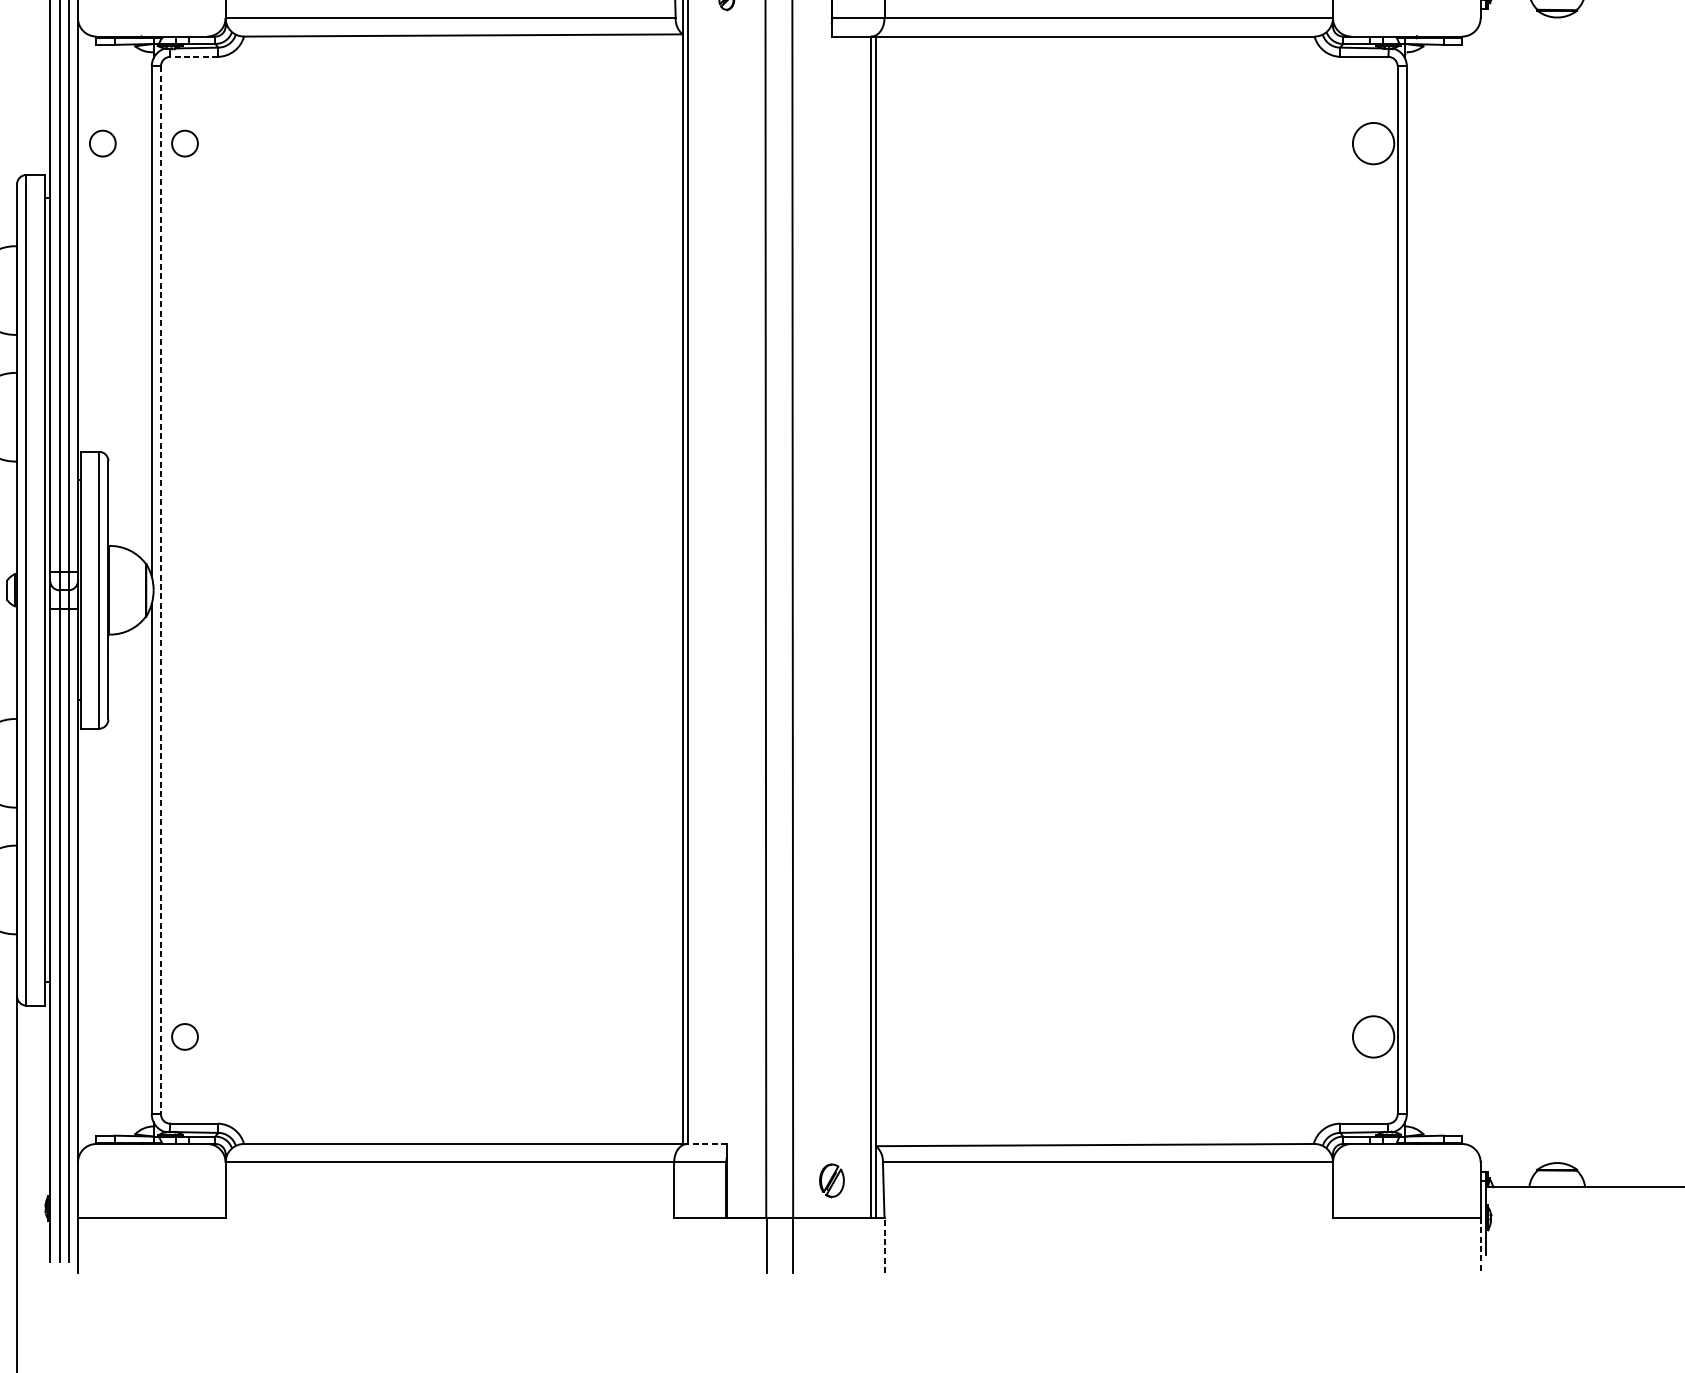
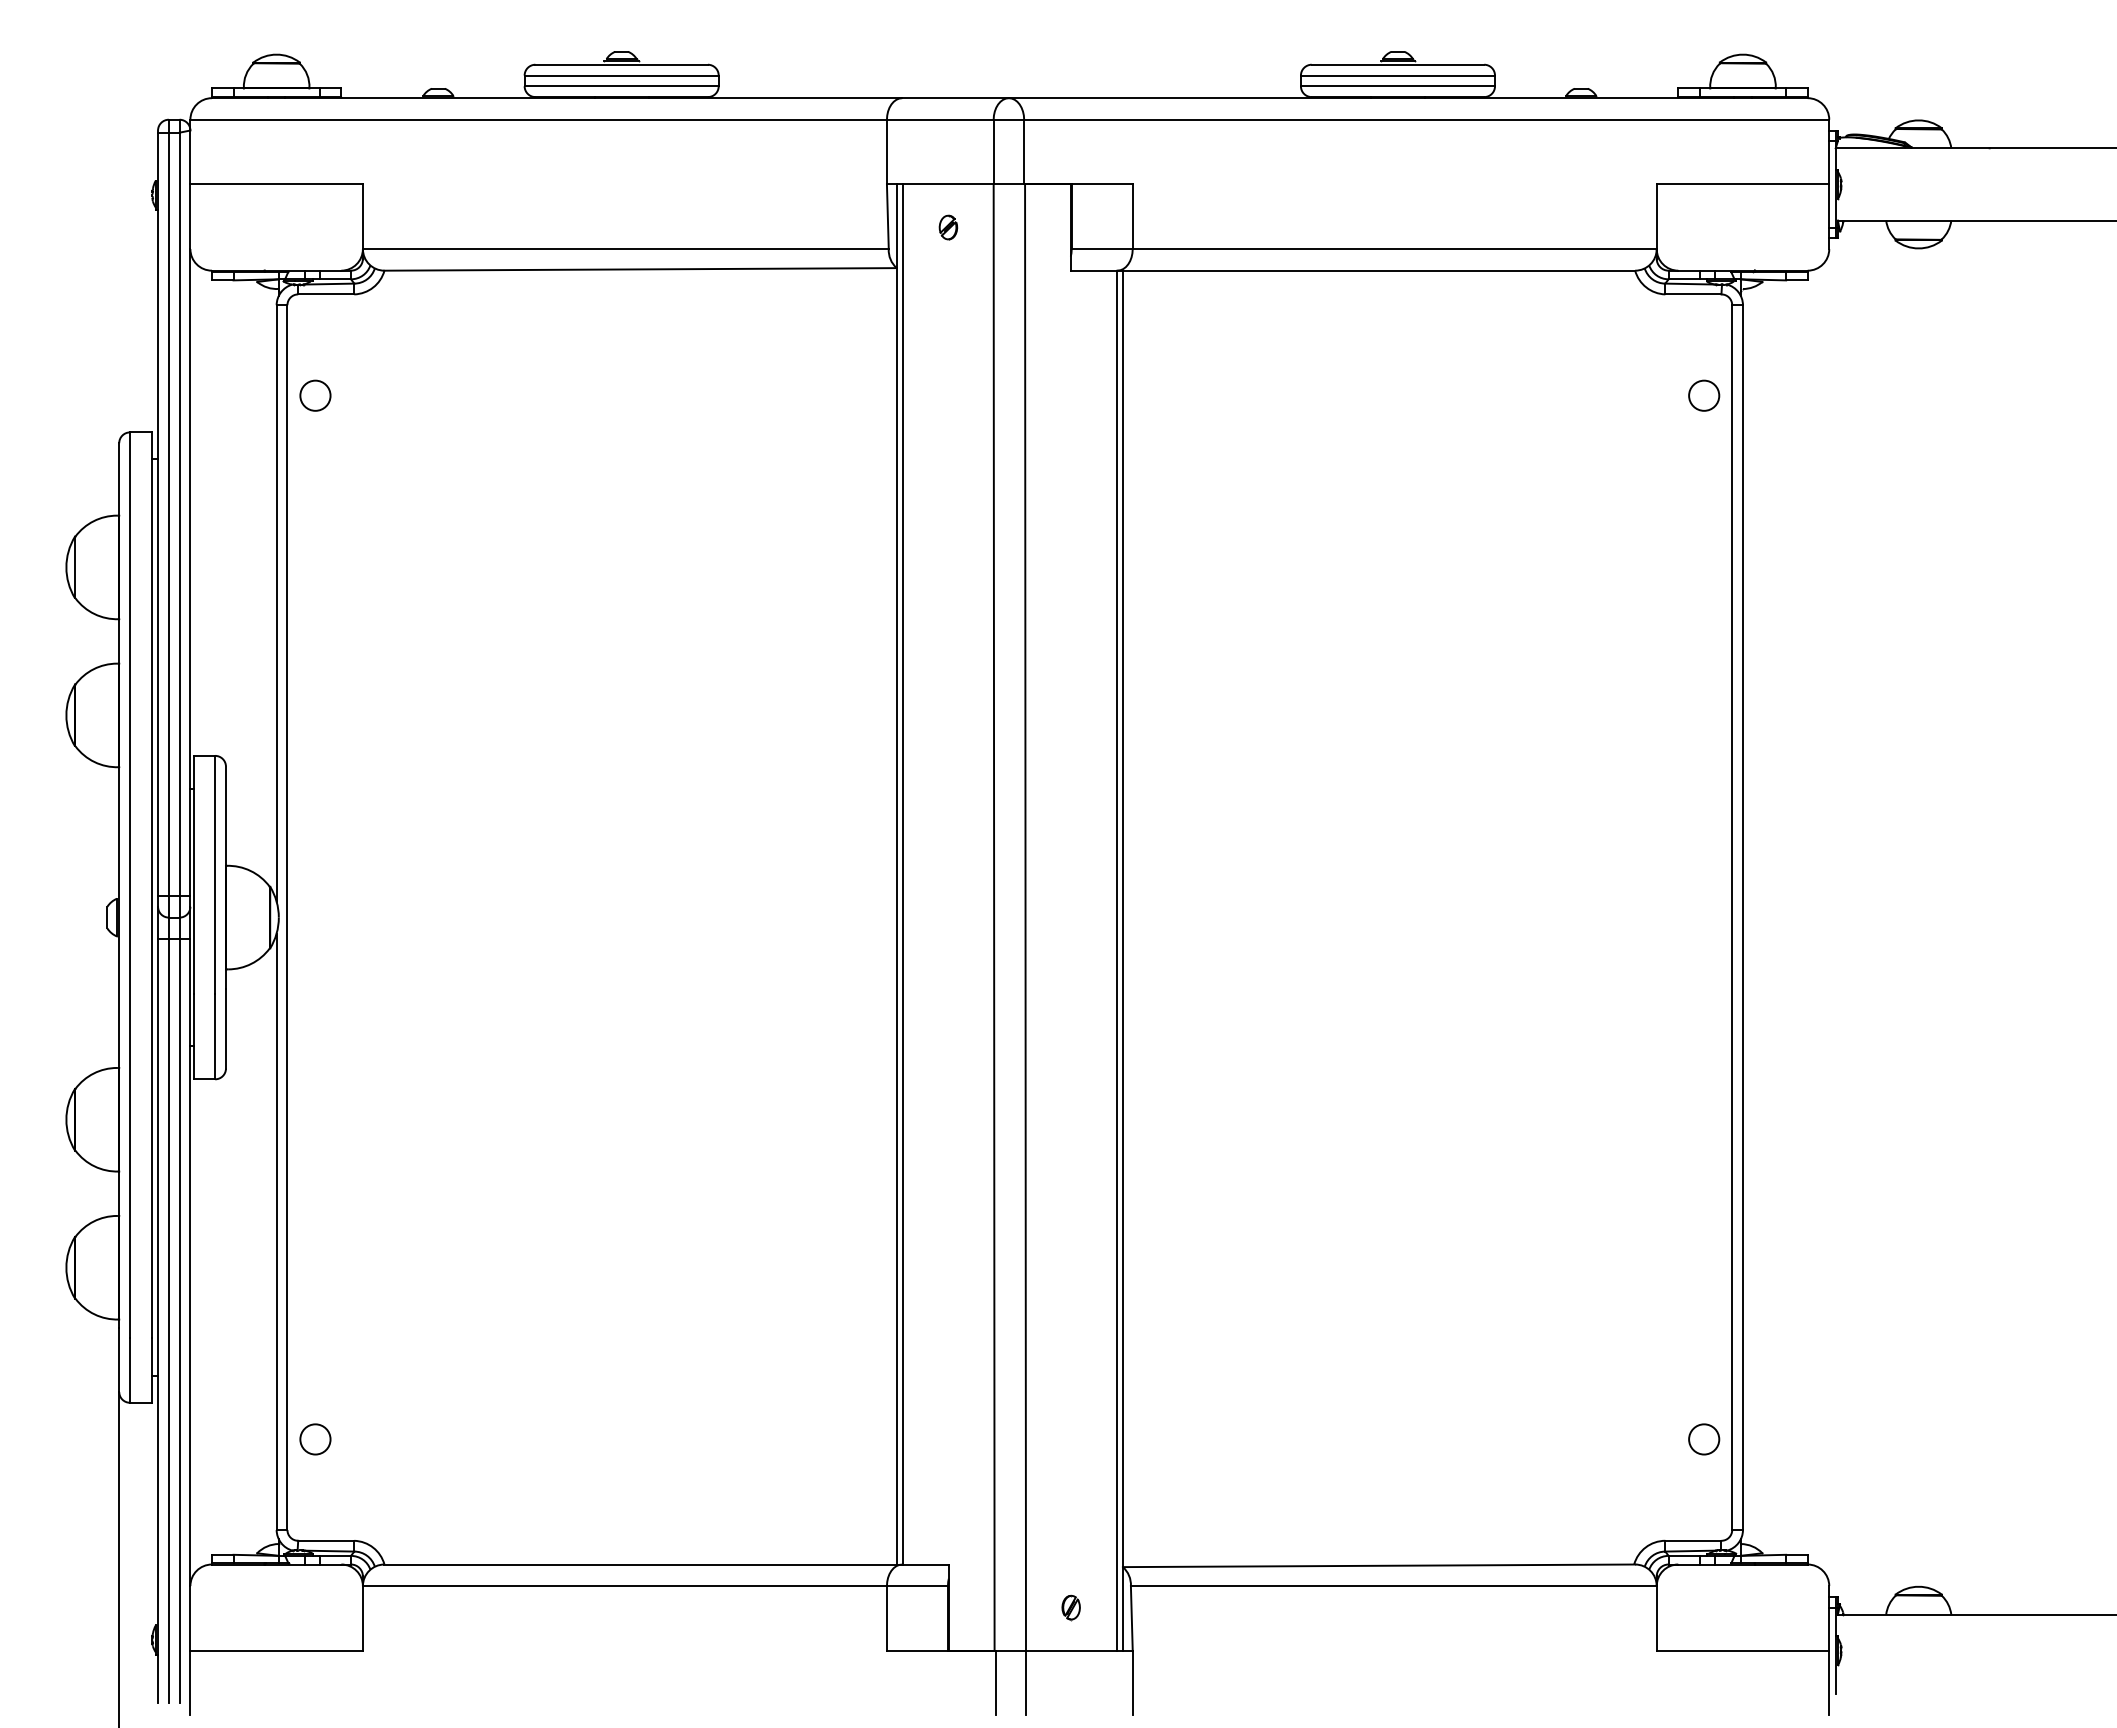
line: (193, 56) -> (325, 294), dashed -> solid
circle: (102, 143) -> (219, 395), removed
circle: (1373, 143) -> (1704, 395), size x0.62
line: (161, 591) -> (287, 918), dashed -> solid
circle: (1373, 1036) -> (1704, 1439), size x0.62
line: (707, 1143) -> (925, 1564), dashed -> solid
part: (831, 1180) -> (1070, 1607), size x0.62
line: (884, 1244) -> (1132, 1682), dashed -> solid
line: (1480, 1245) -> (1829, 1683), dashed -> solid

